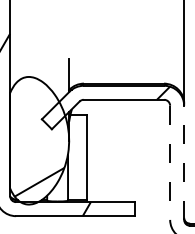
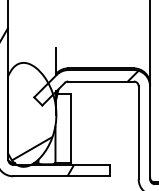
line: (169, 162) -> (138, 132), dashed -> solid
line: (184, 162) -> (150, 132), dashed -> solid

